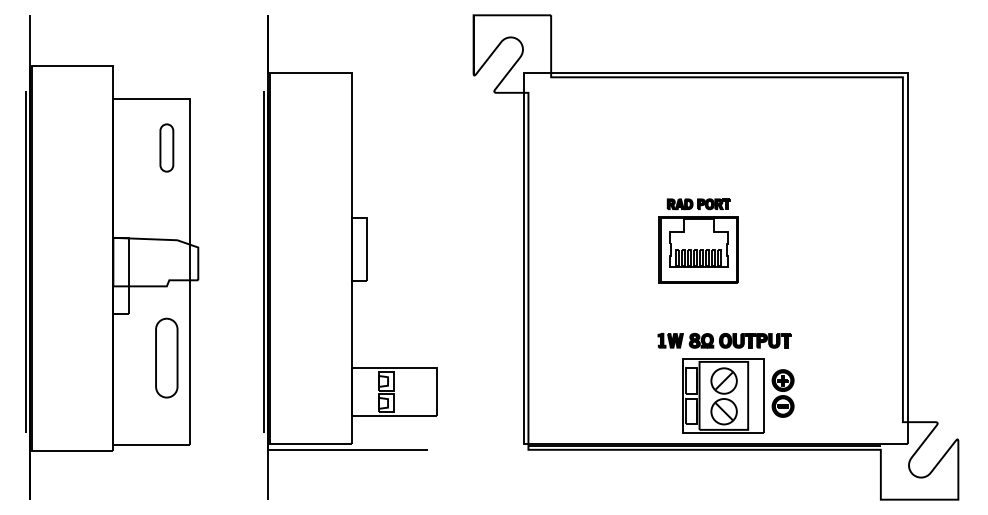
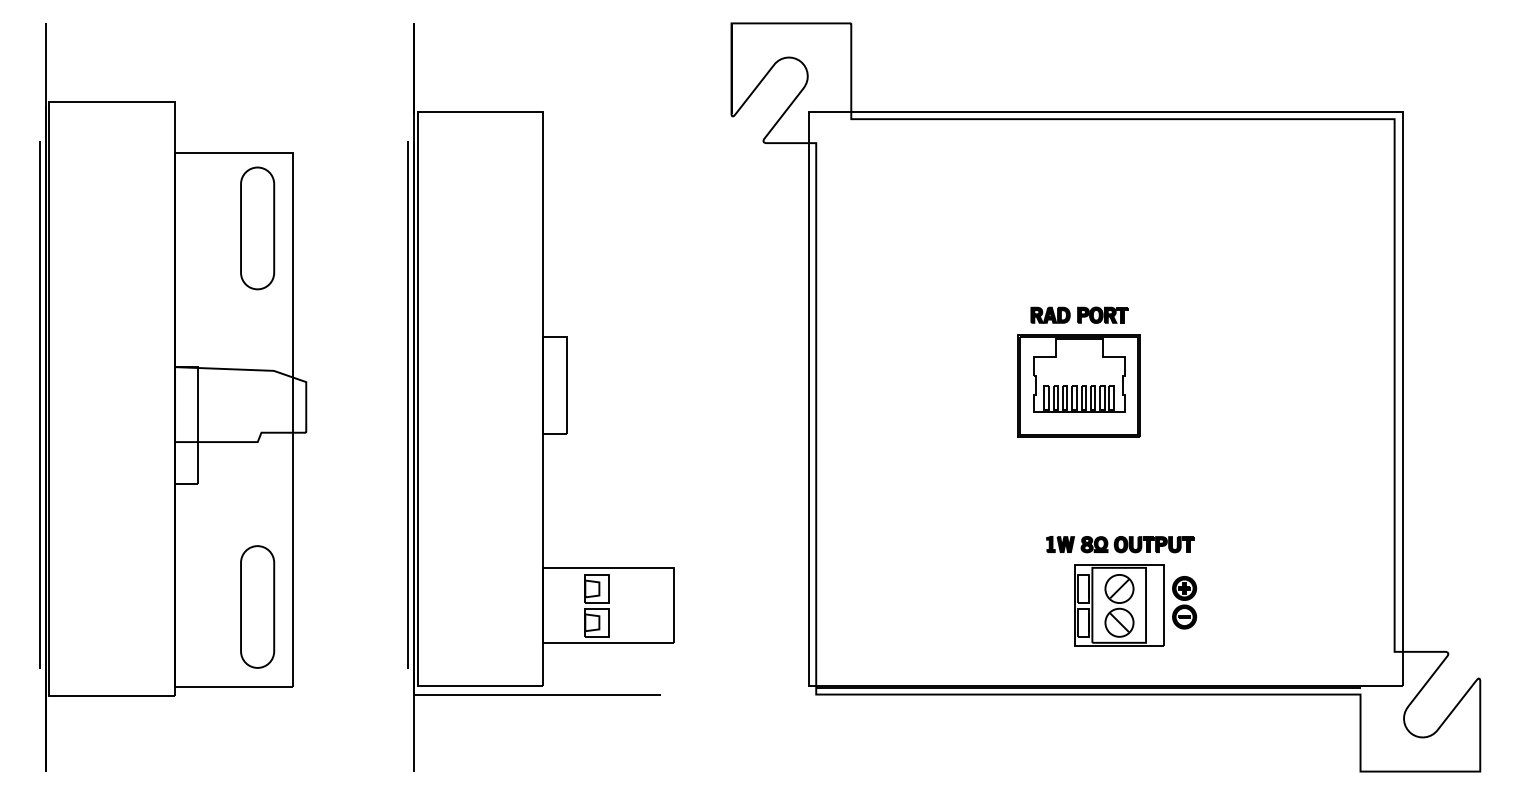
part: (166, 147) -> (257, 227), size x1.67
part: (166, 357) -> (257, 606), moved
part: (726, 382) -> (1122, 590), size x0.71

